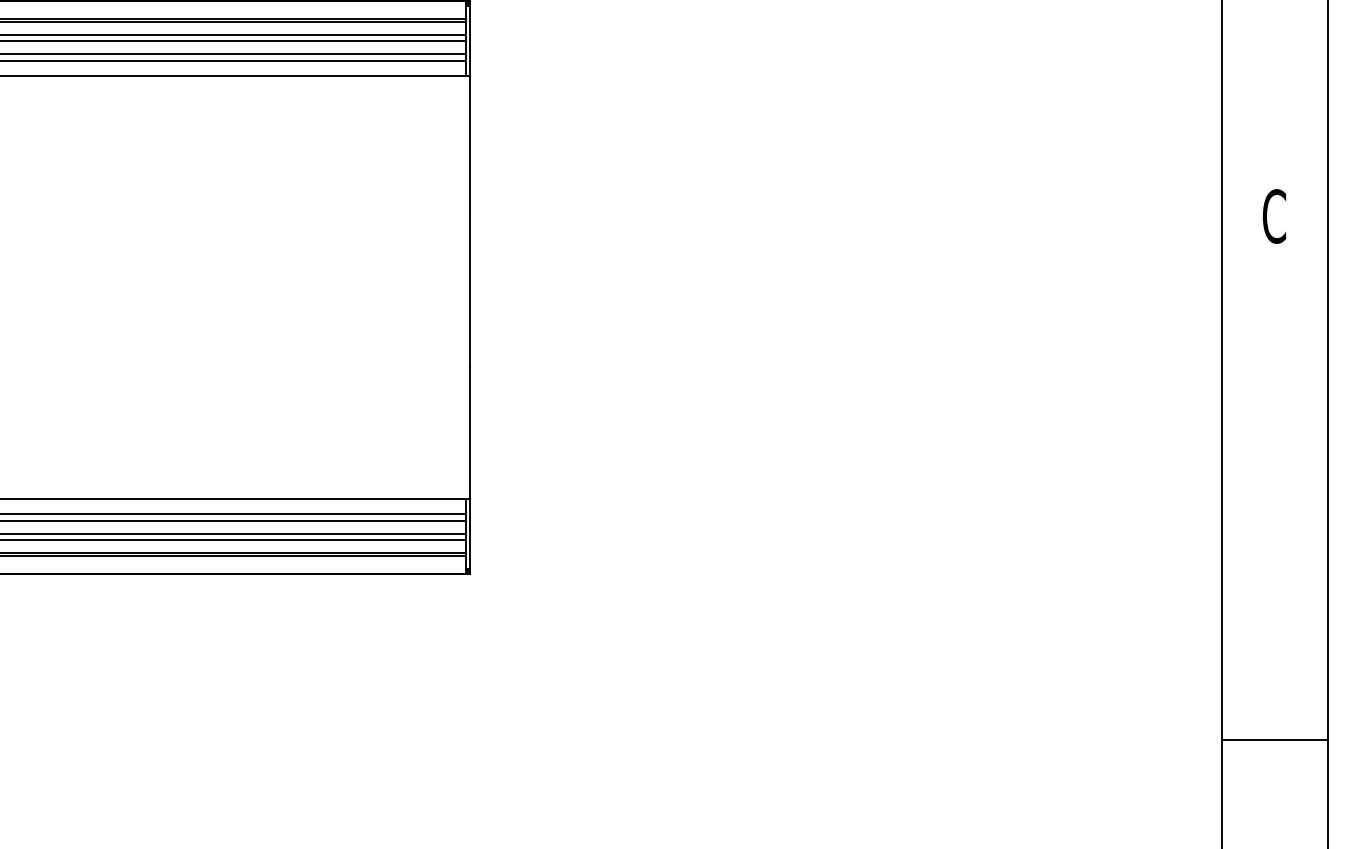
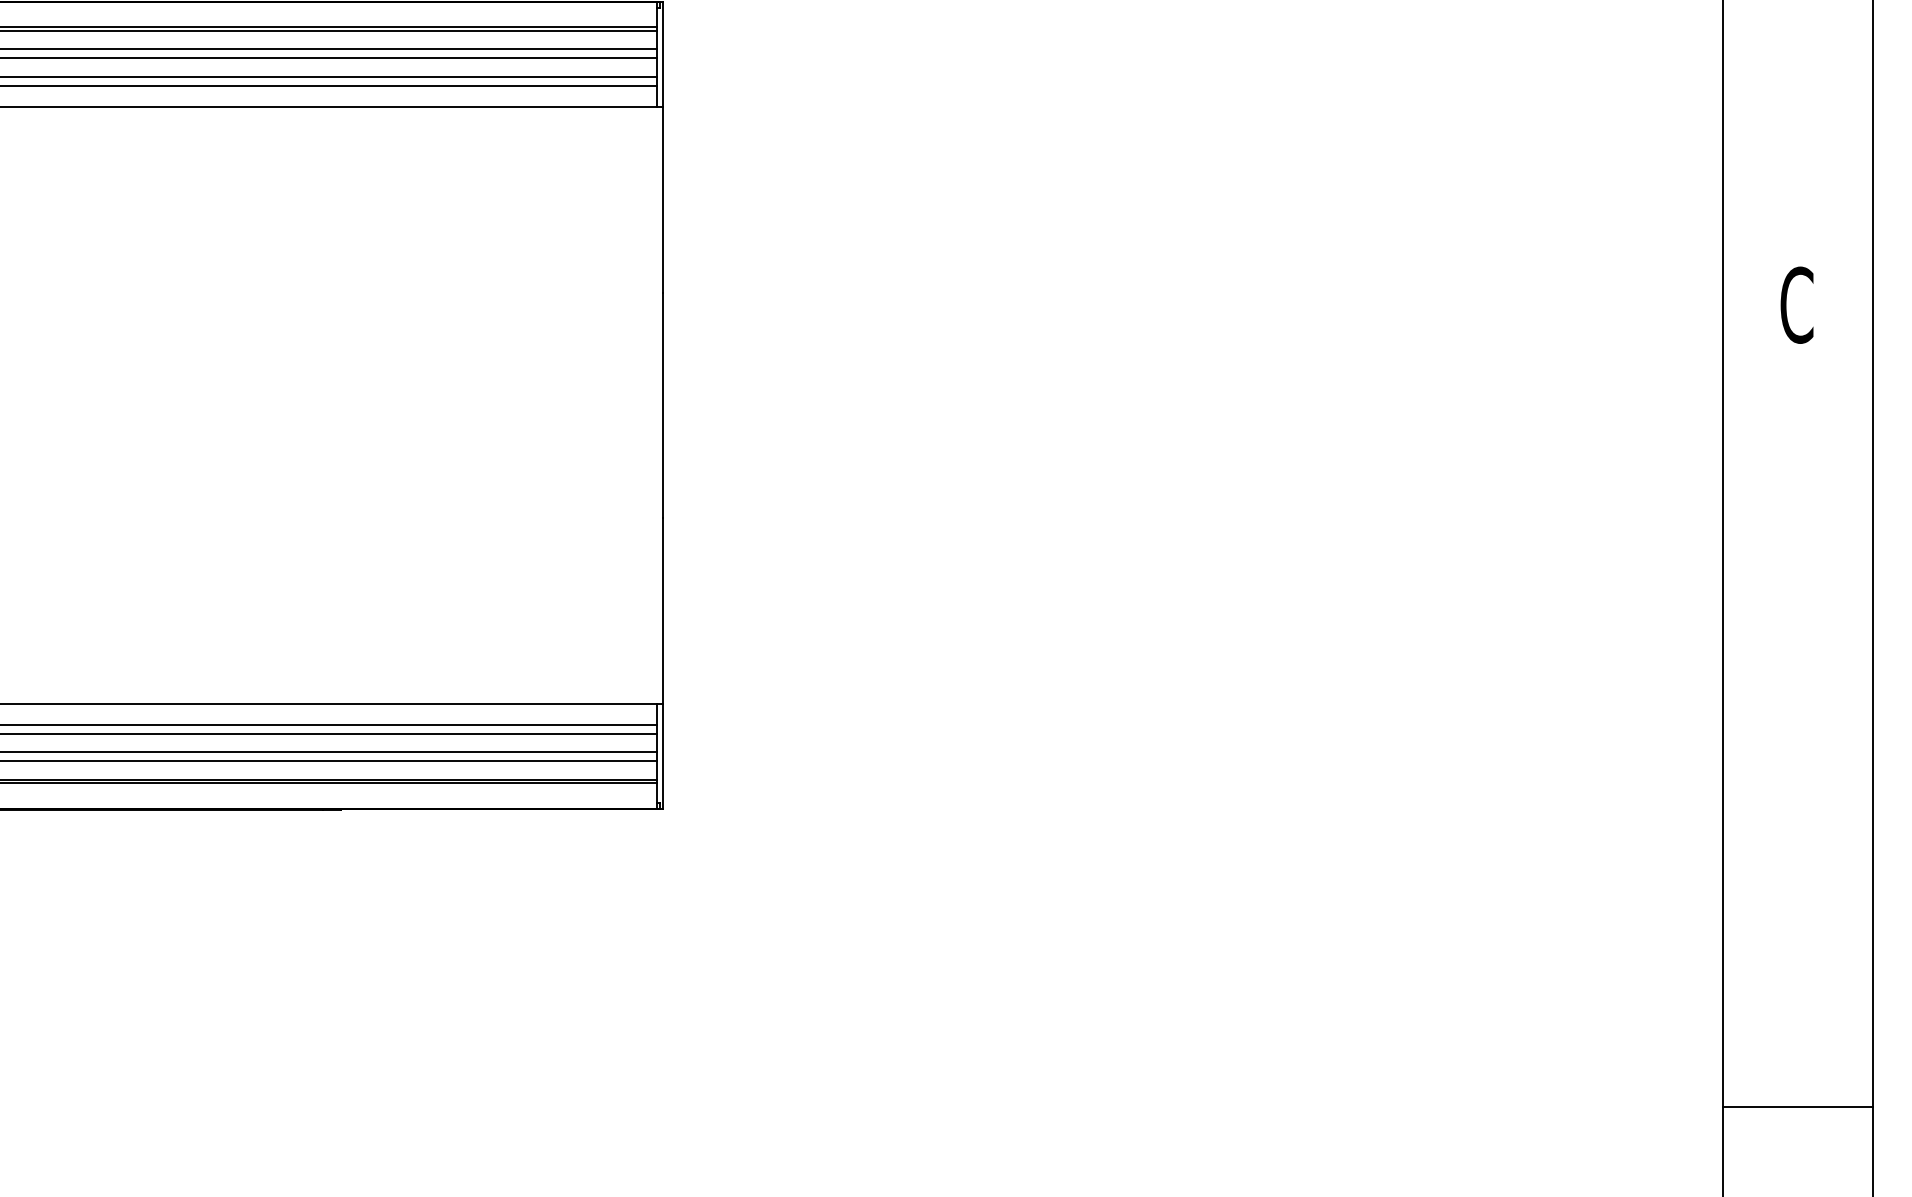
line: (1274, 740) -> (1797, 1106), moved

